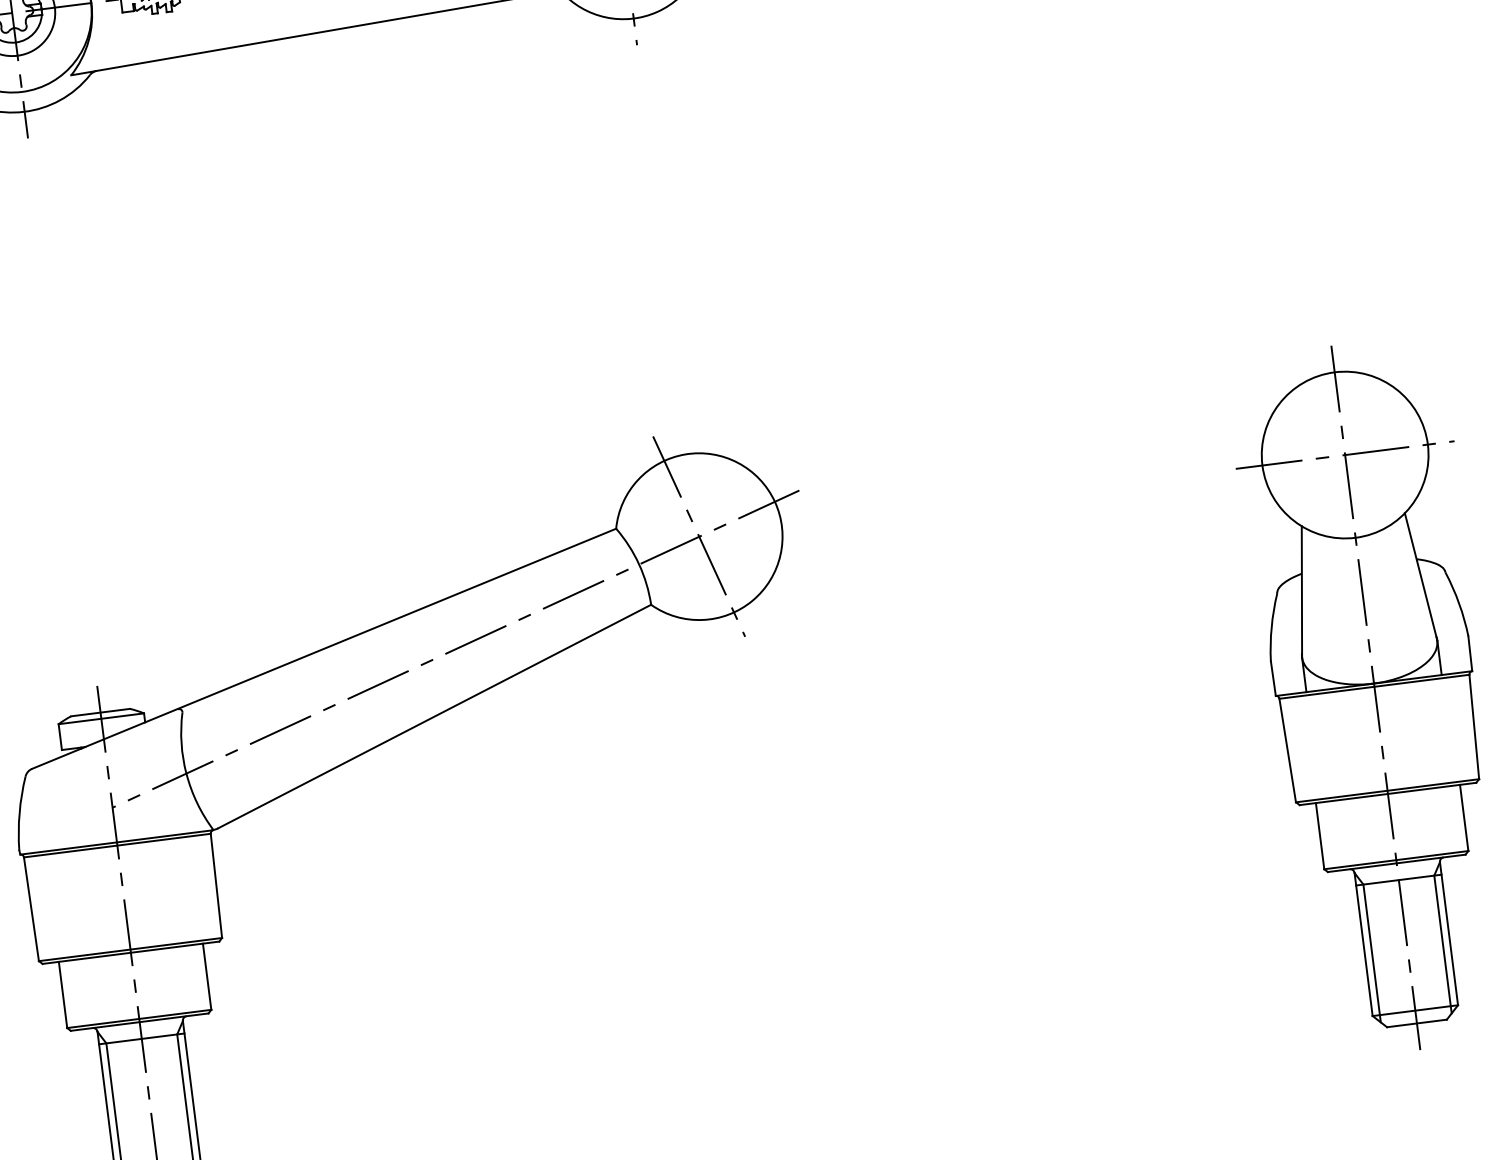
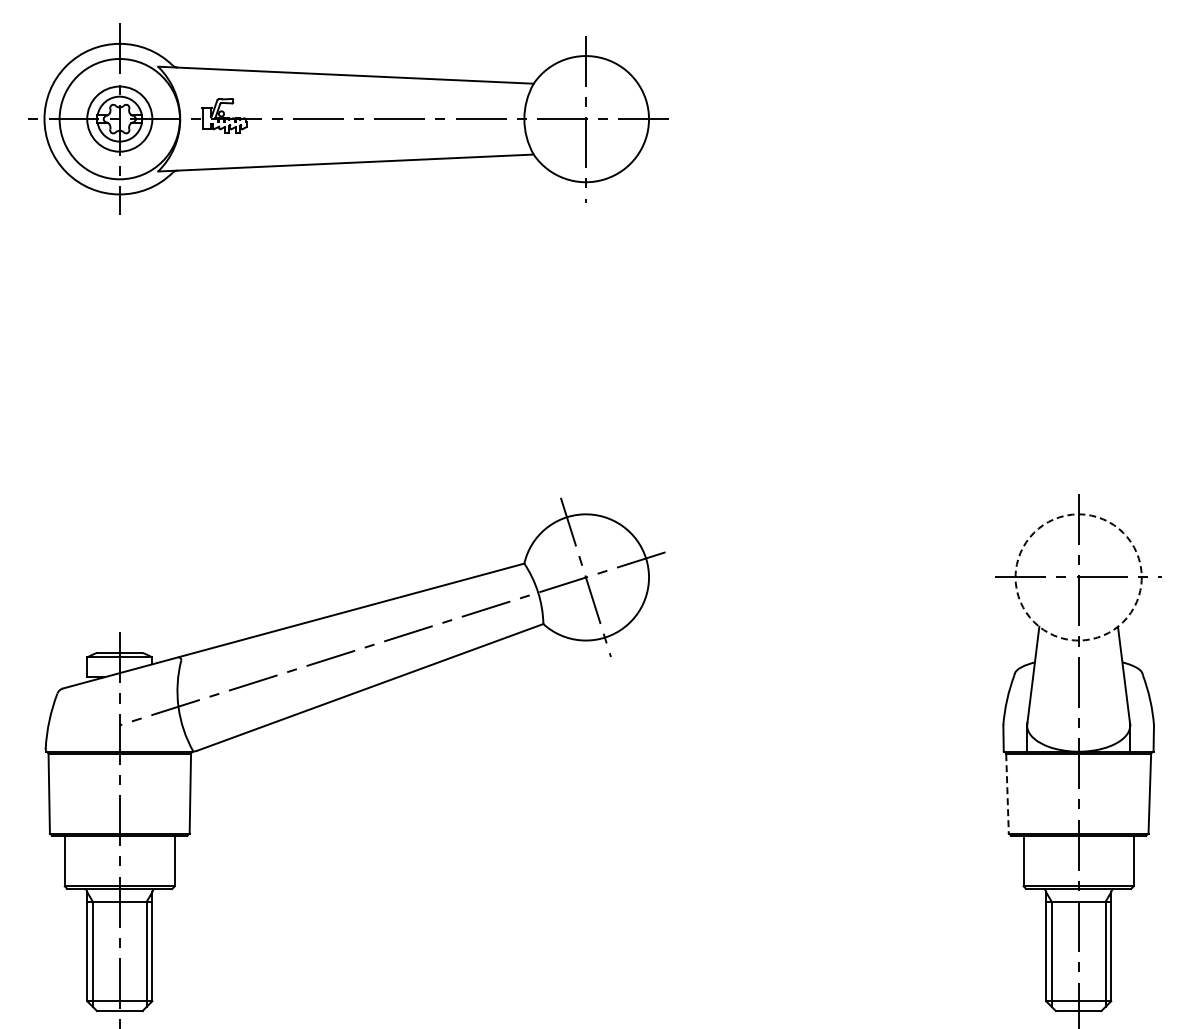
circle: (1344, 455) -> (1078, 577), solid -> dashed
line: (1287, 750) -> (1007, 793), solid -> dashed

